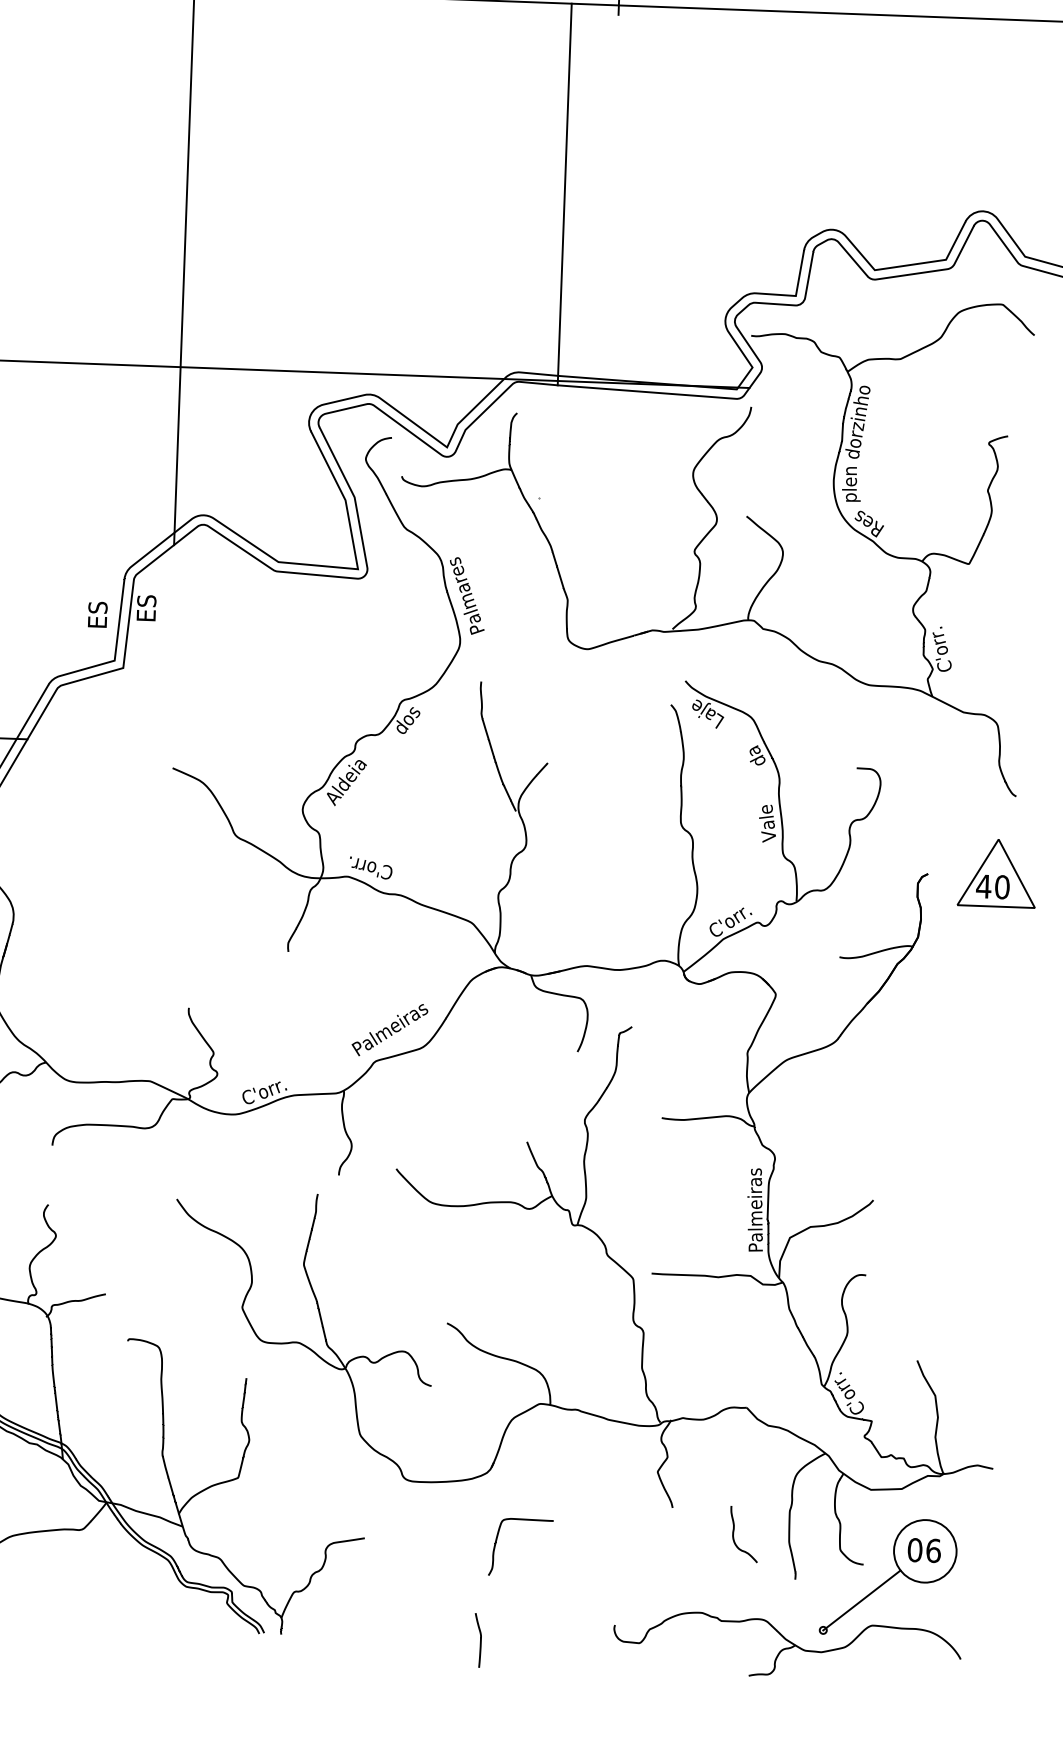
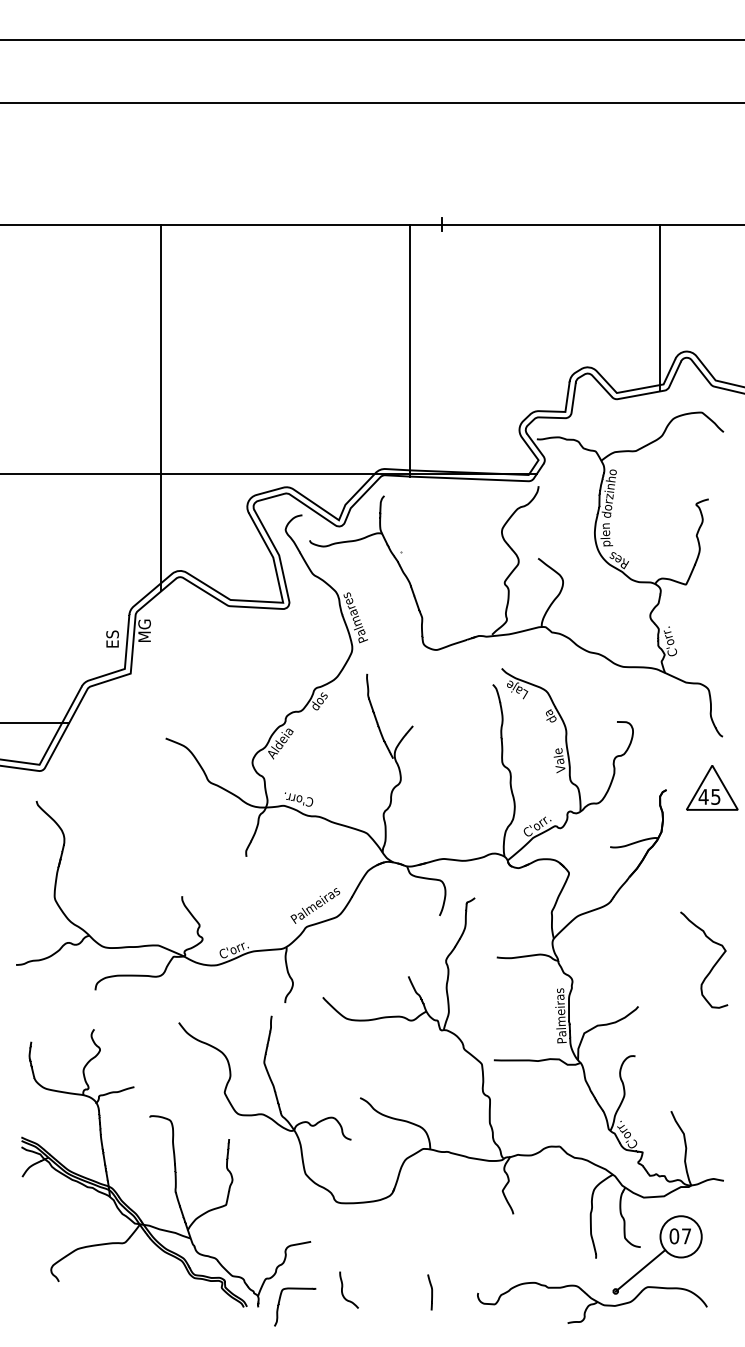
line: (944, 143) -> (659, 307), added
text: (146, 602) -> (144, 629), ES -> MG
text: (1001, 886) -> (715, 796), 40 -> 45
curve: (987, 1143) -> (712, 966), added
curve: (735, 1530) -> (343, 1287), moved
curve: (498, 1538) -> (280, 1301), moved
text: (933, 1551) -> (686, 1236), 06 -> 07
curve: (479, 1640) -> (431, 1292), moved

